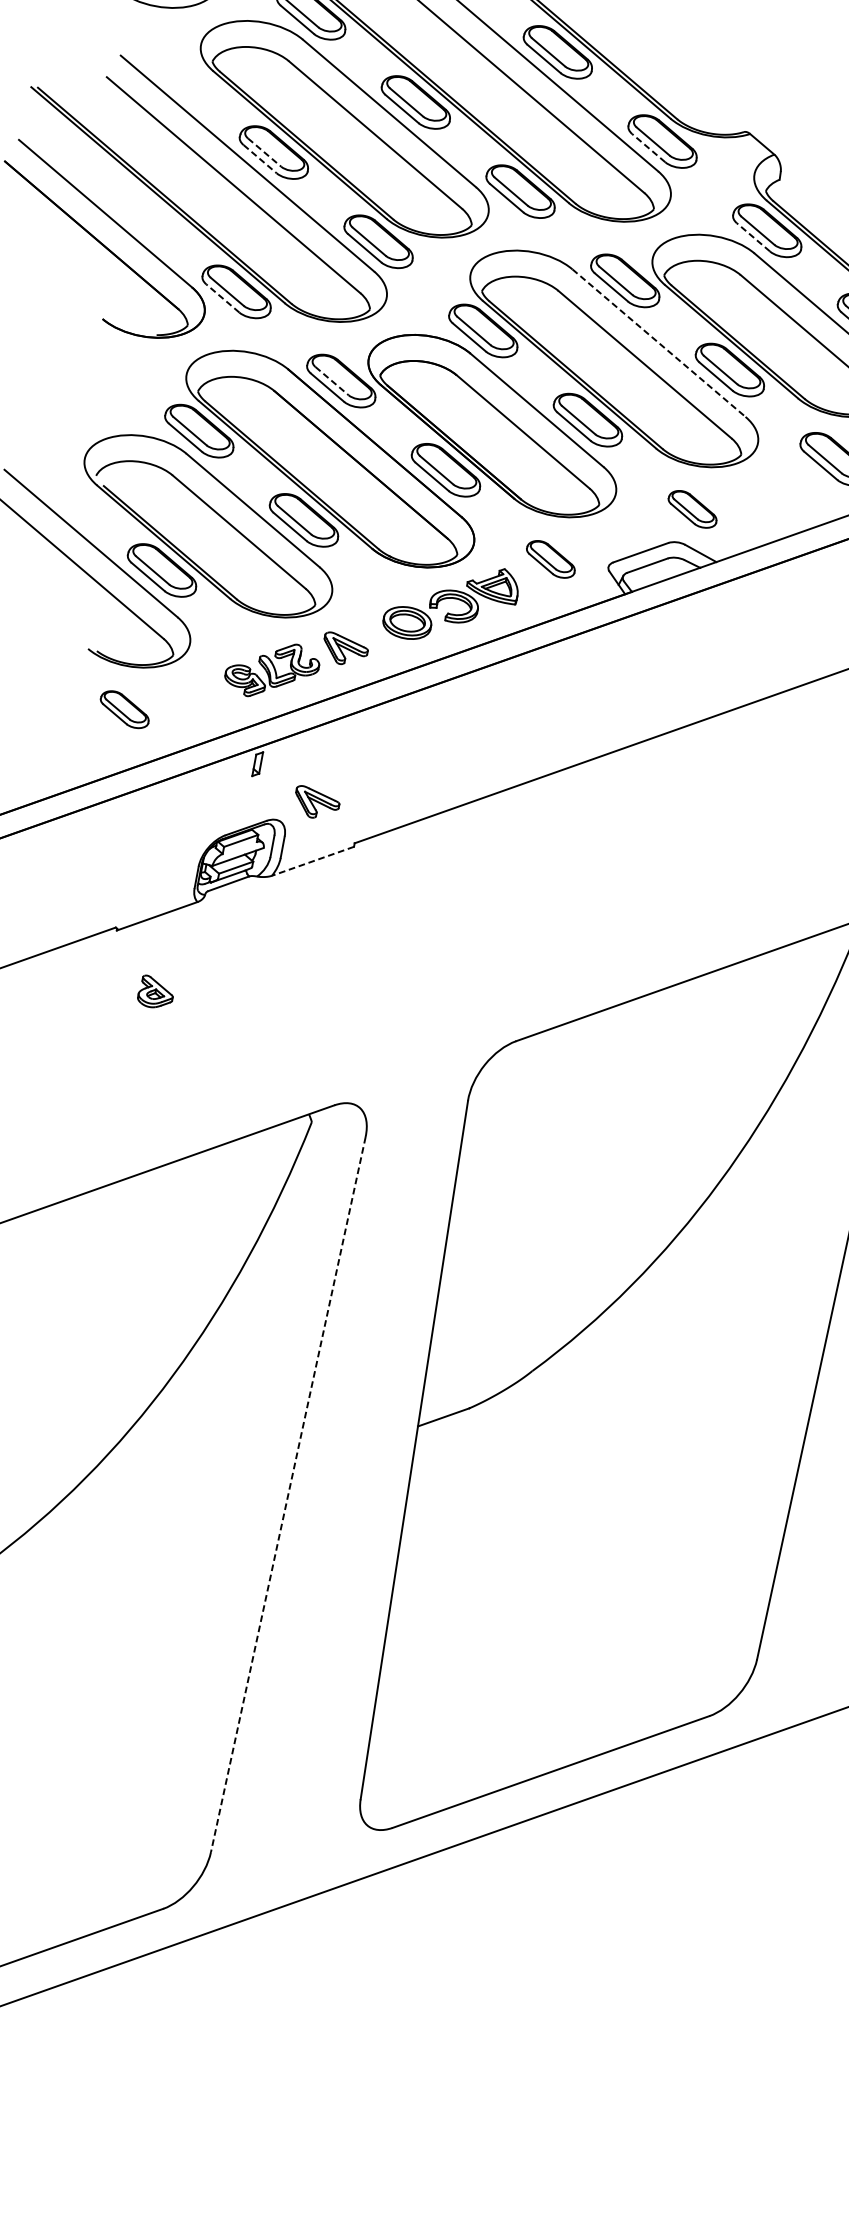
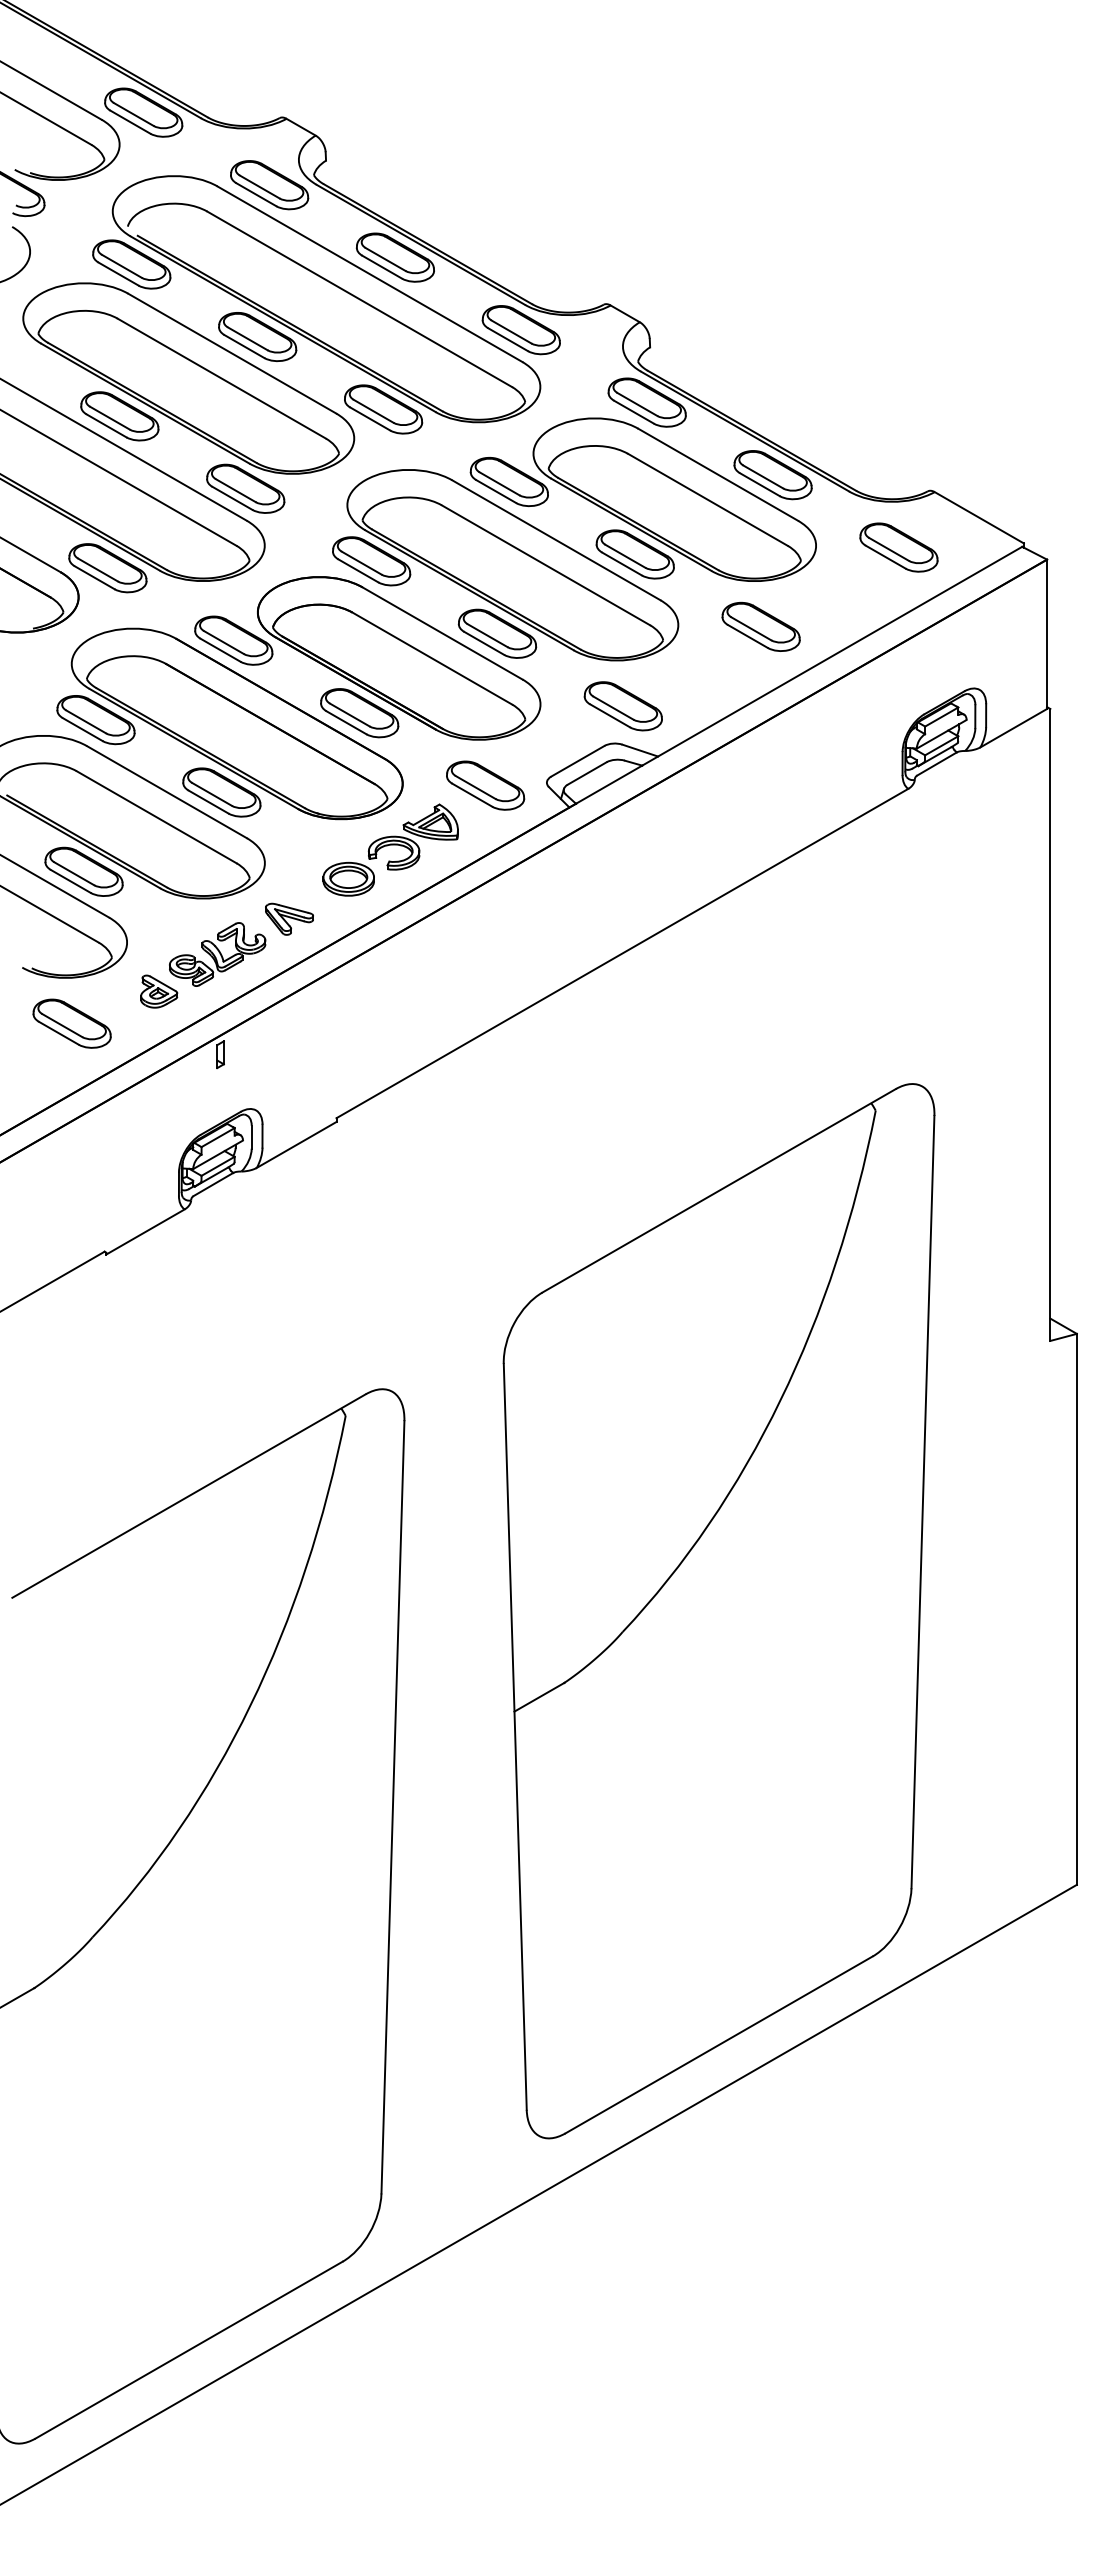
line: (649, 148) -> (508, 339), dashed -> solid
line: (265, 152) -> (110, 418), dashed -> solid
line: (260, 158) -> (106, 425), dashed -> solid
line: (752, 237) -> (633, 412), dashed -> solid
line: (222, 298) -> (94, 577), dashed -> solid
line: (659, 343) -> (556, 540), dashed -> solid
line: (331, 380) -> (223, 642), dashed -> solid
part: (691, 509) -> (622, 706), size x1.43
part: (550, 559) -> (485, 785), size x1.43
part: (124, 709) -> (71, 1023), size x1.43
part: (316, 802) -> (289, 1083), removed
line: (312, 861) -> (296, 1145), dashed -> solid
part: (156, 992) -> (159, 991), moved
line: (287, 1494) -> (392, 1807), dashed -> solid

